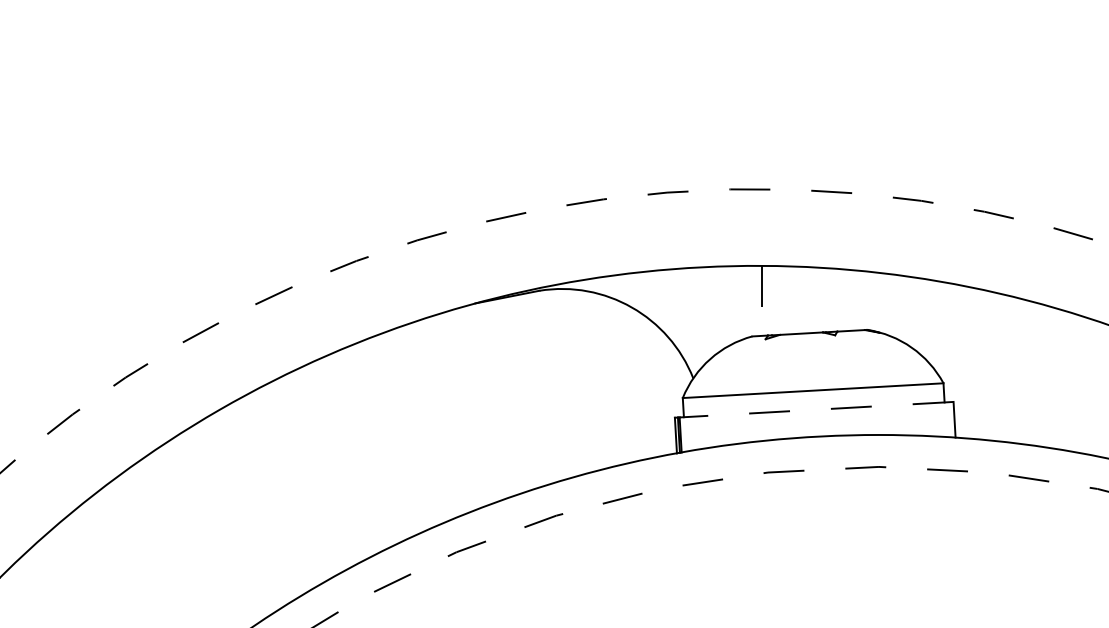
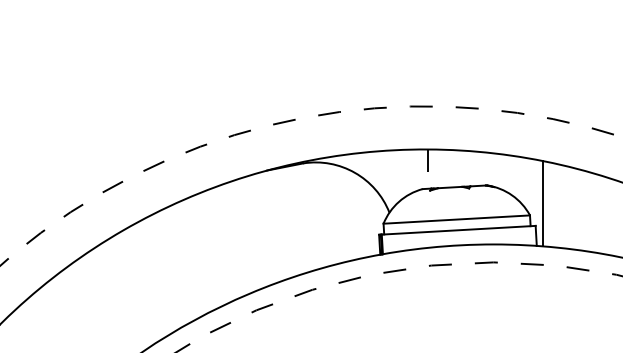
line: (965, 362) -> (542, 203), added
line: (816, 410) -> (458, 230), dashed -> solid

